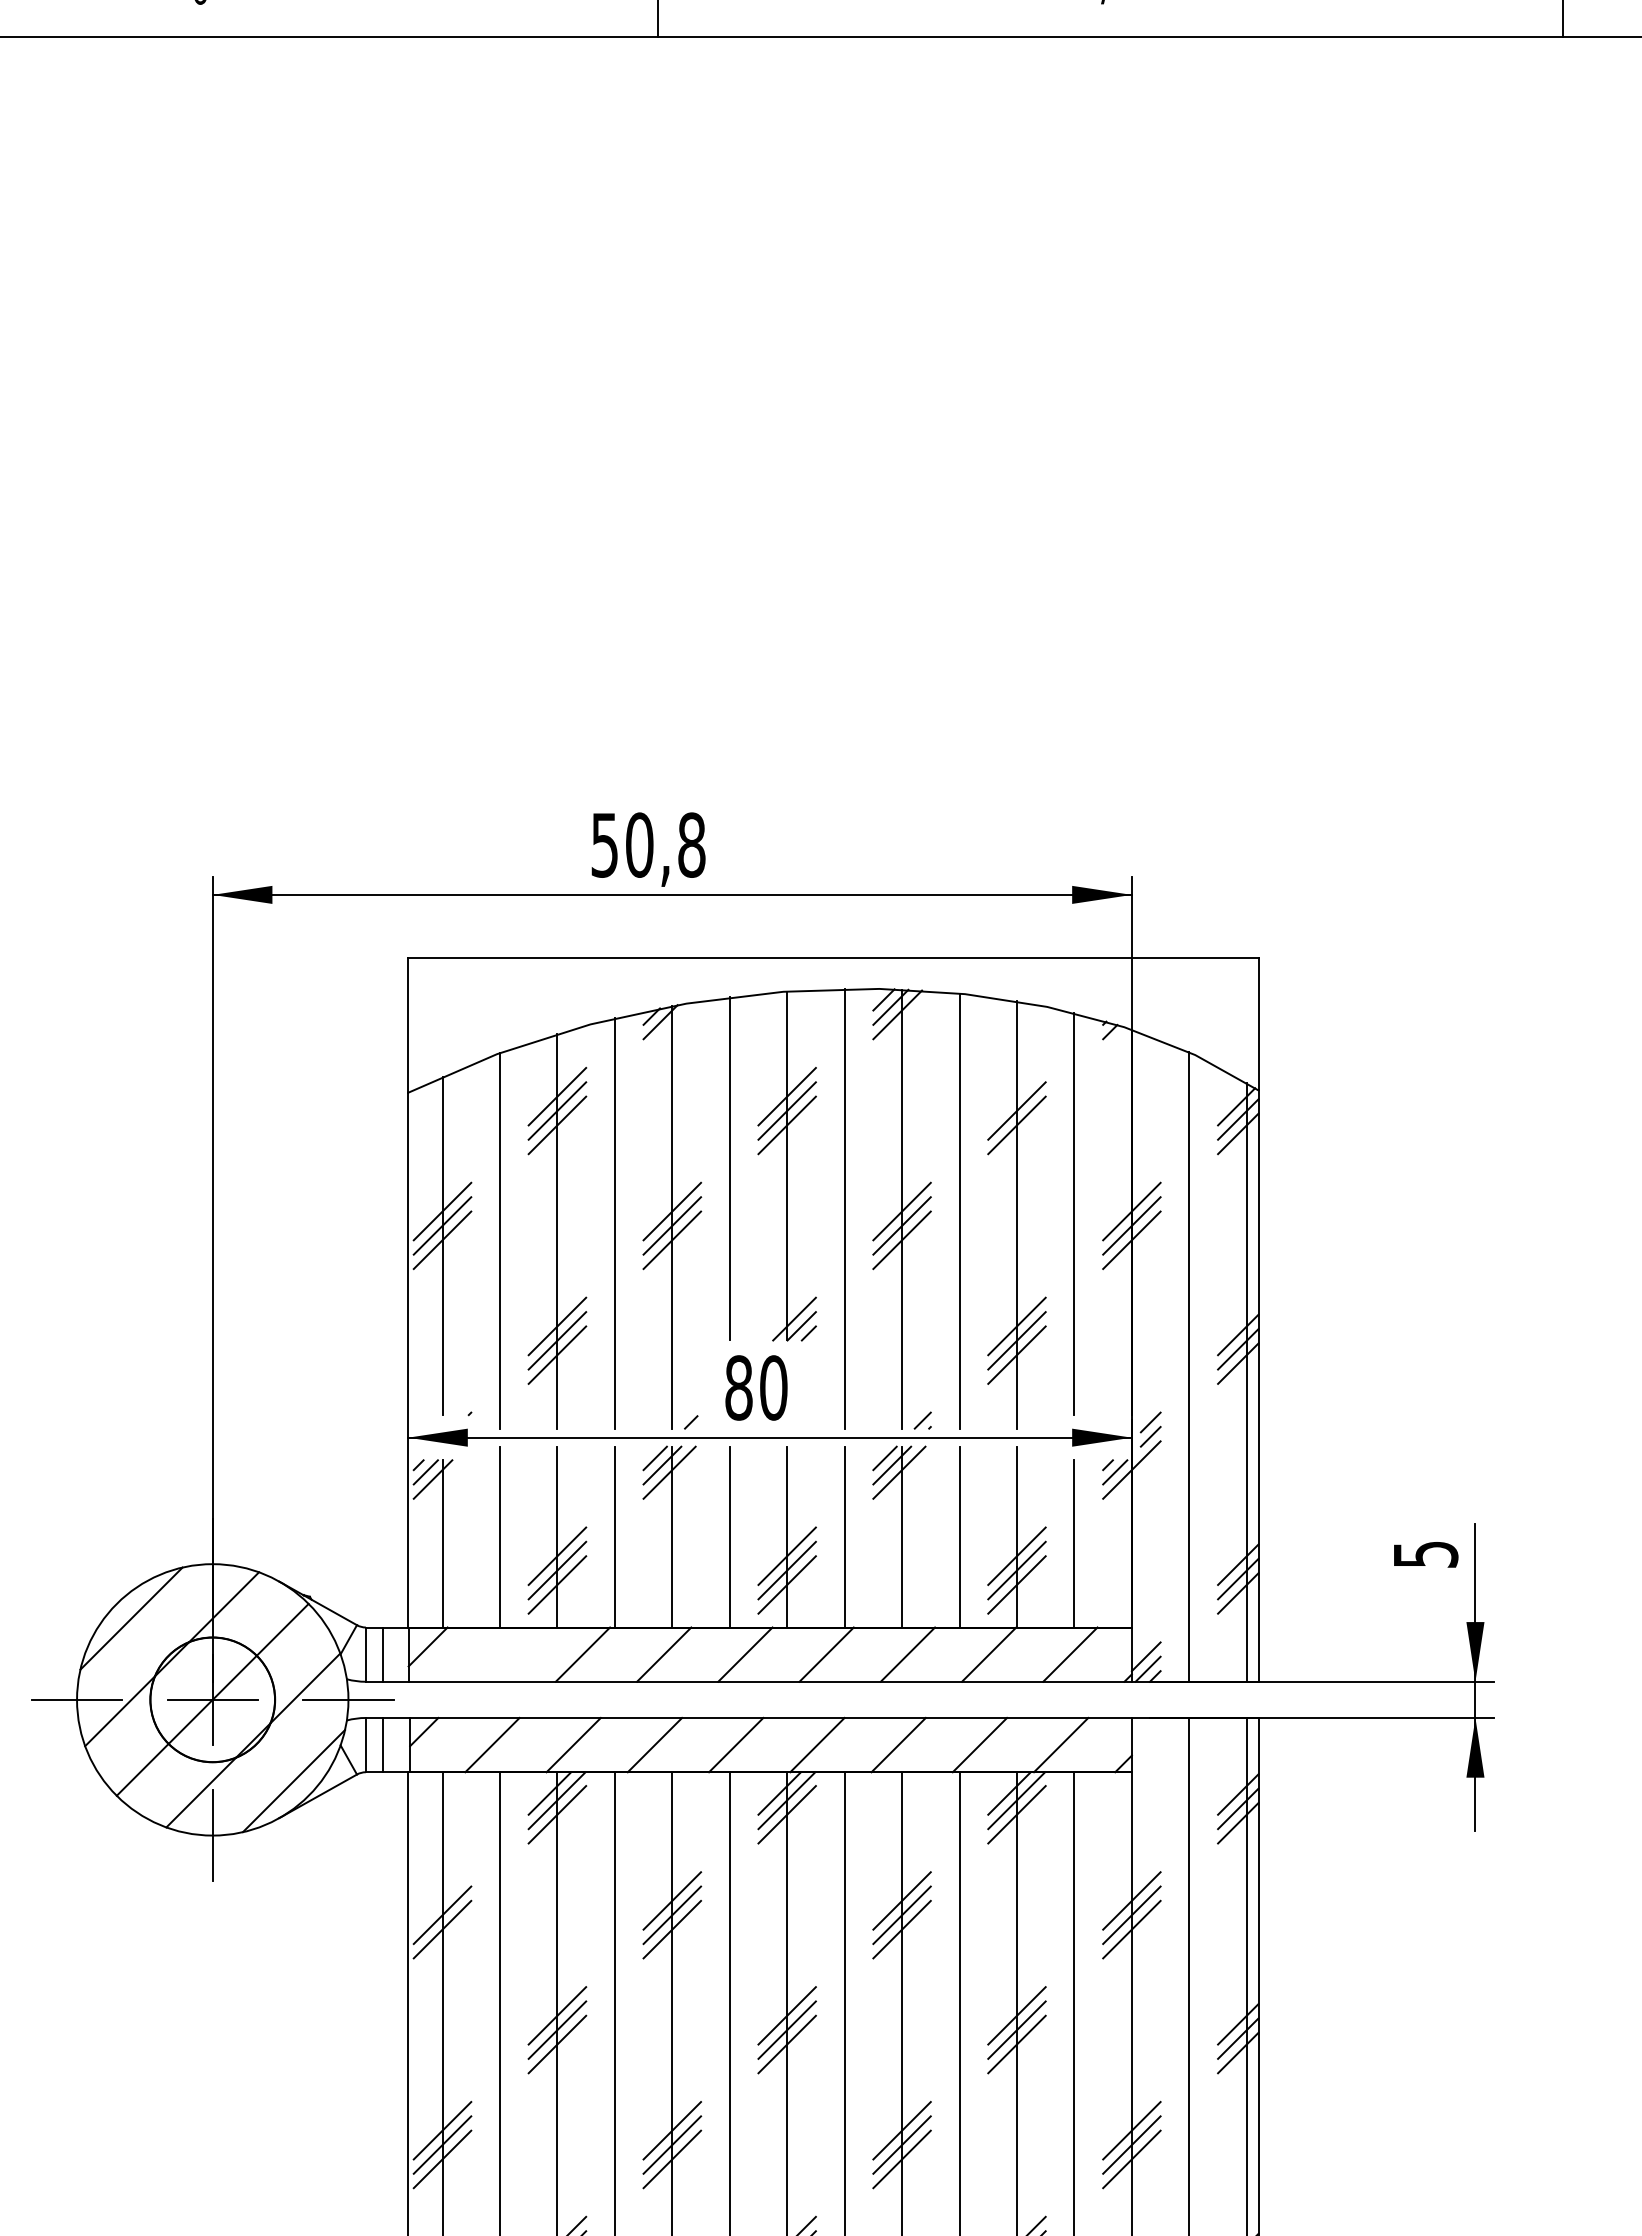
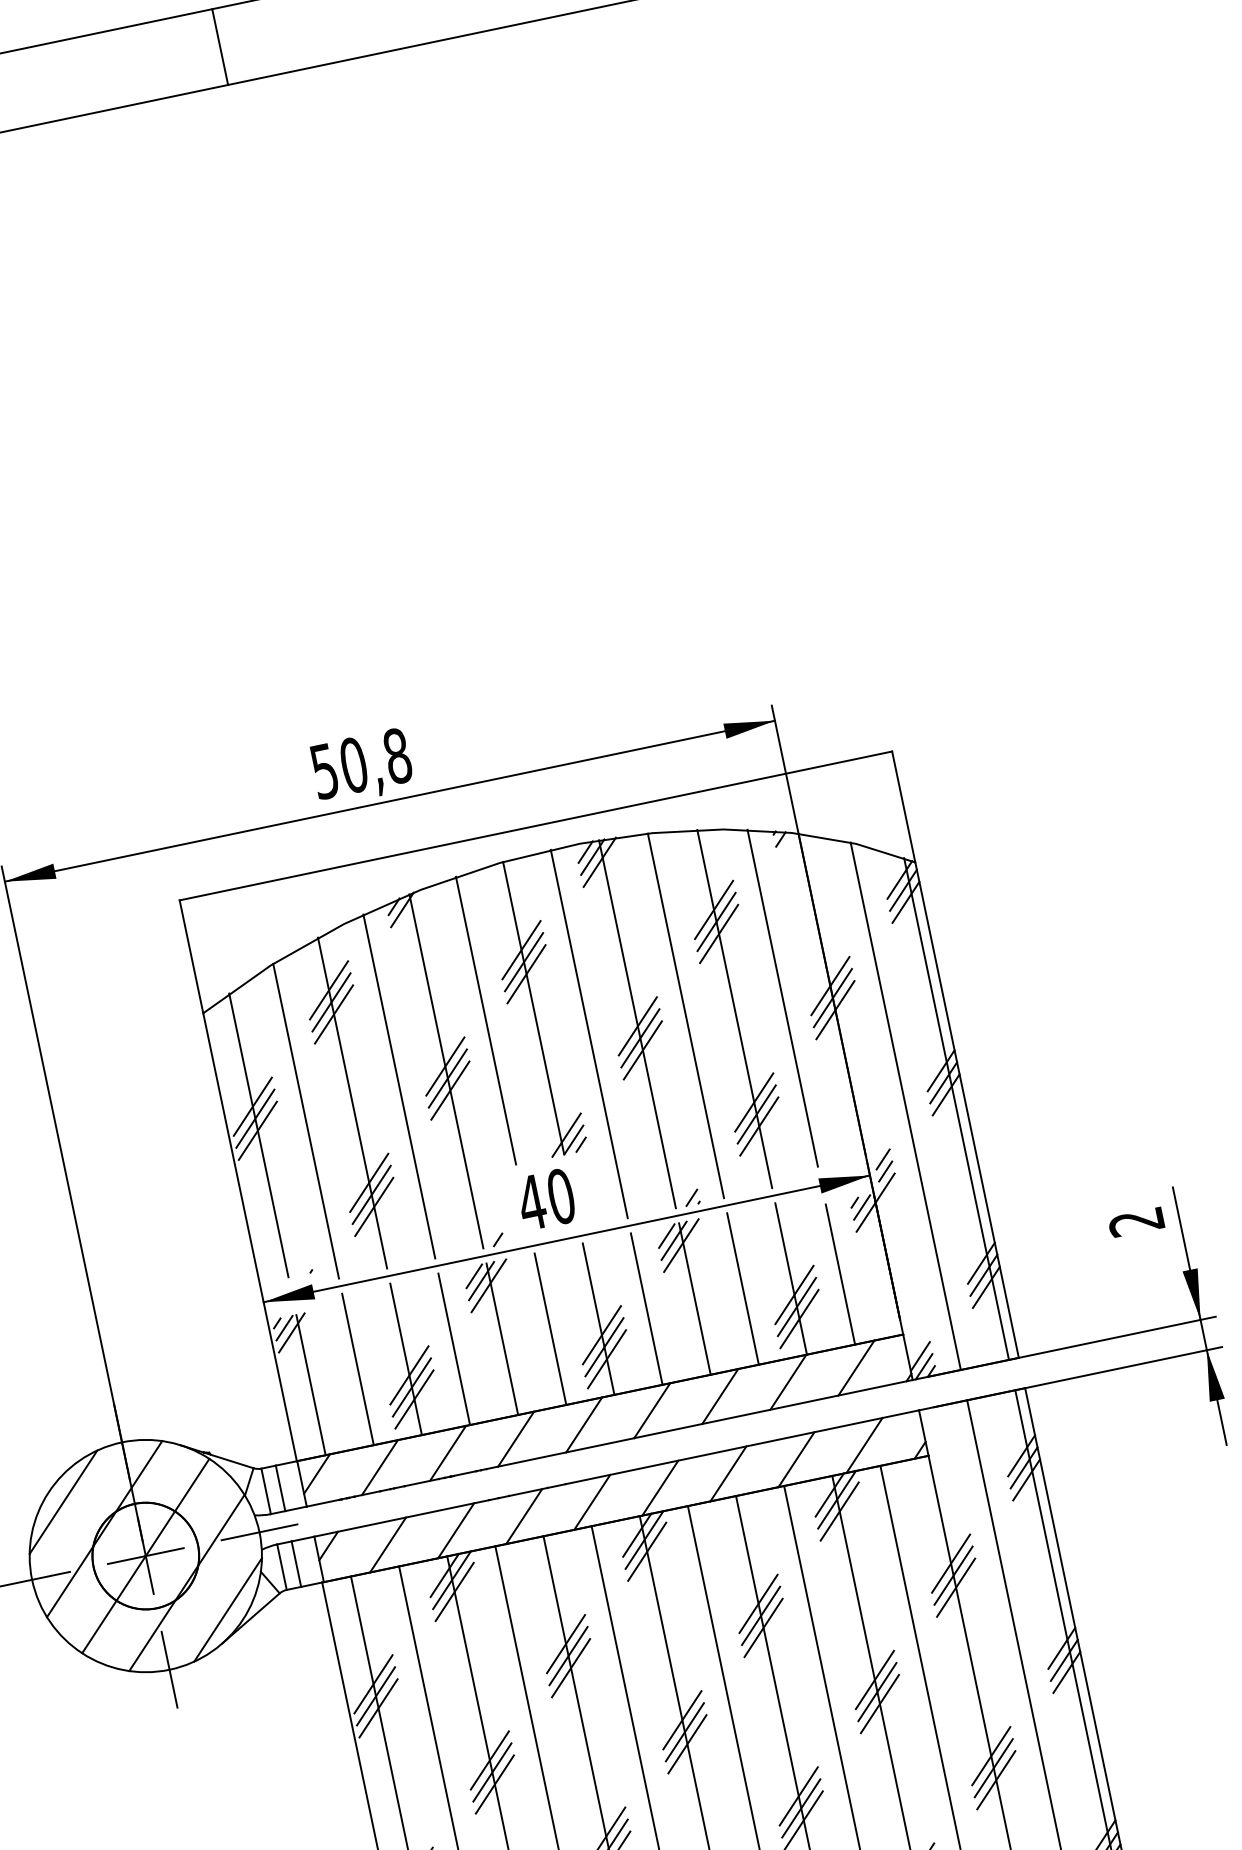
line: (1016, 1096) -> (713, 909), added
text: (738, 1387) -> (531, 1202), 80 -> 40
text: (1425, 1554) -> (1136, 1222), 5 -> 2
line: (501, 1654) -> (379, 1467), added
line: (442, 1900) -> (373, 1683), added

